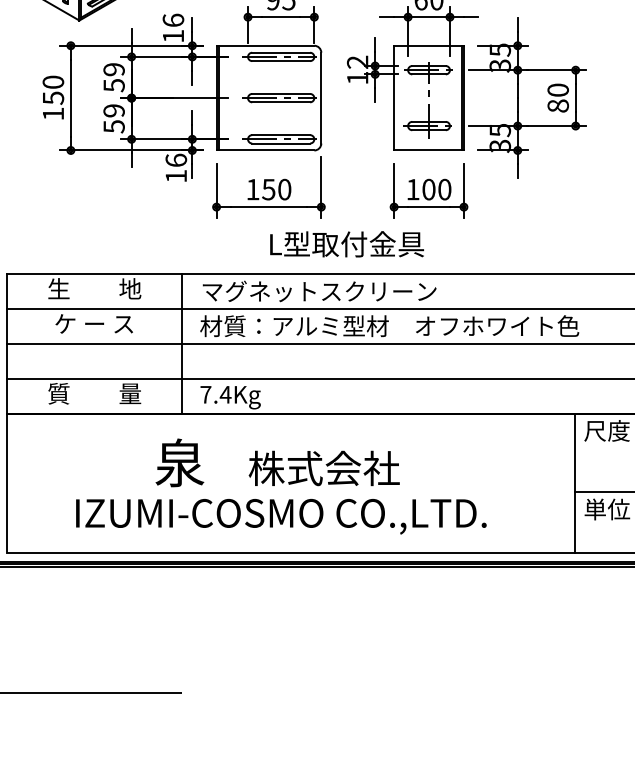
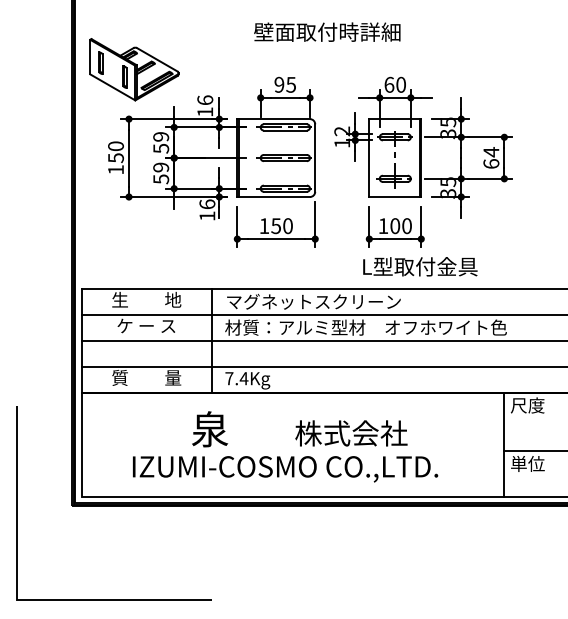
text: (558, 97) -> (491, 157), 80 -> 64
text: (347, 243) -> (420, 266), moved
text: (324, 468) -> (351, 433), moved

